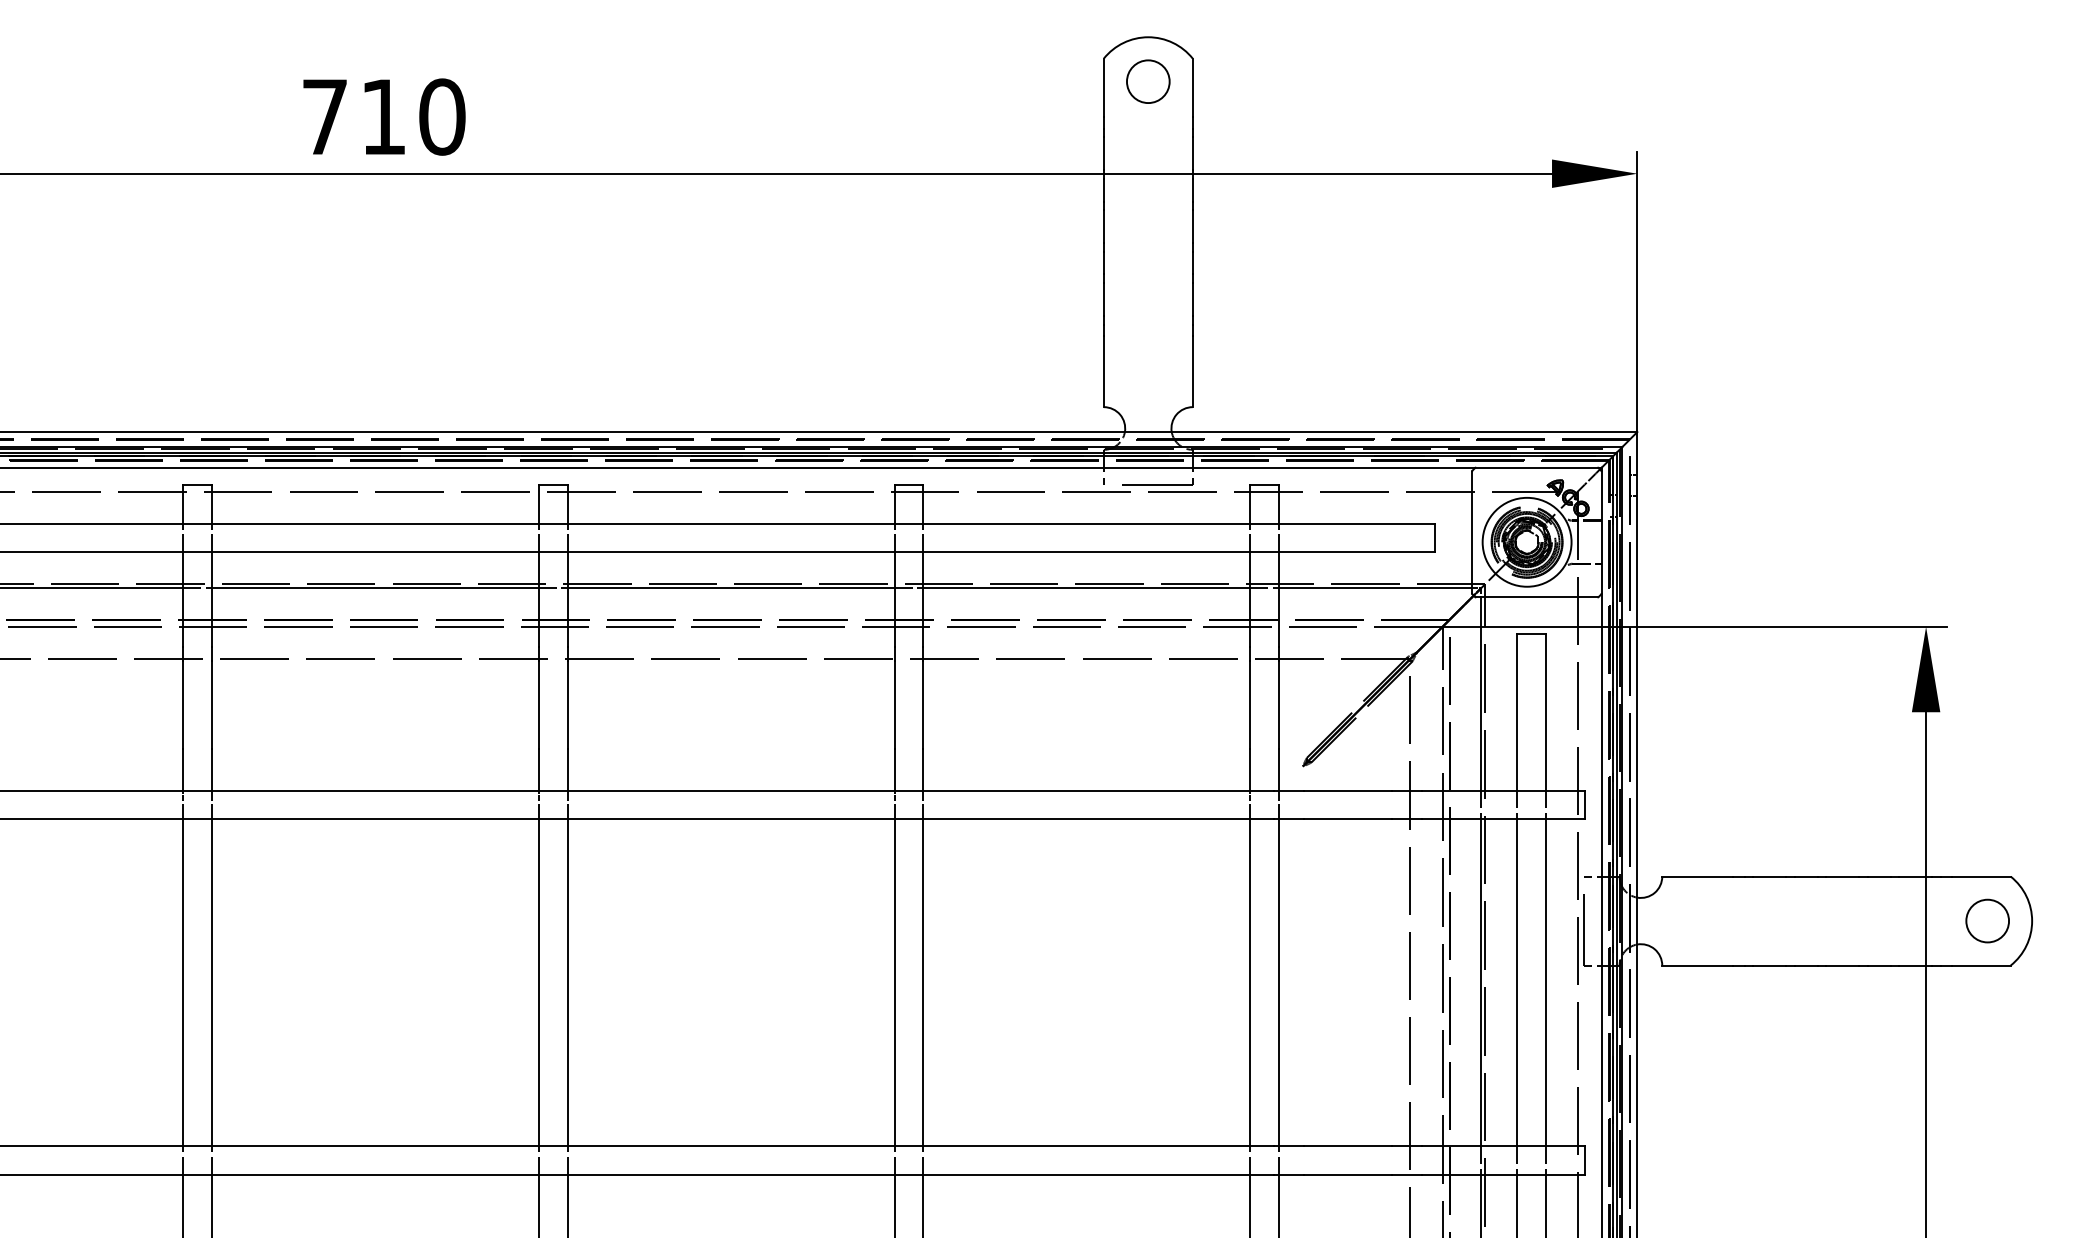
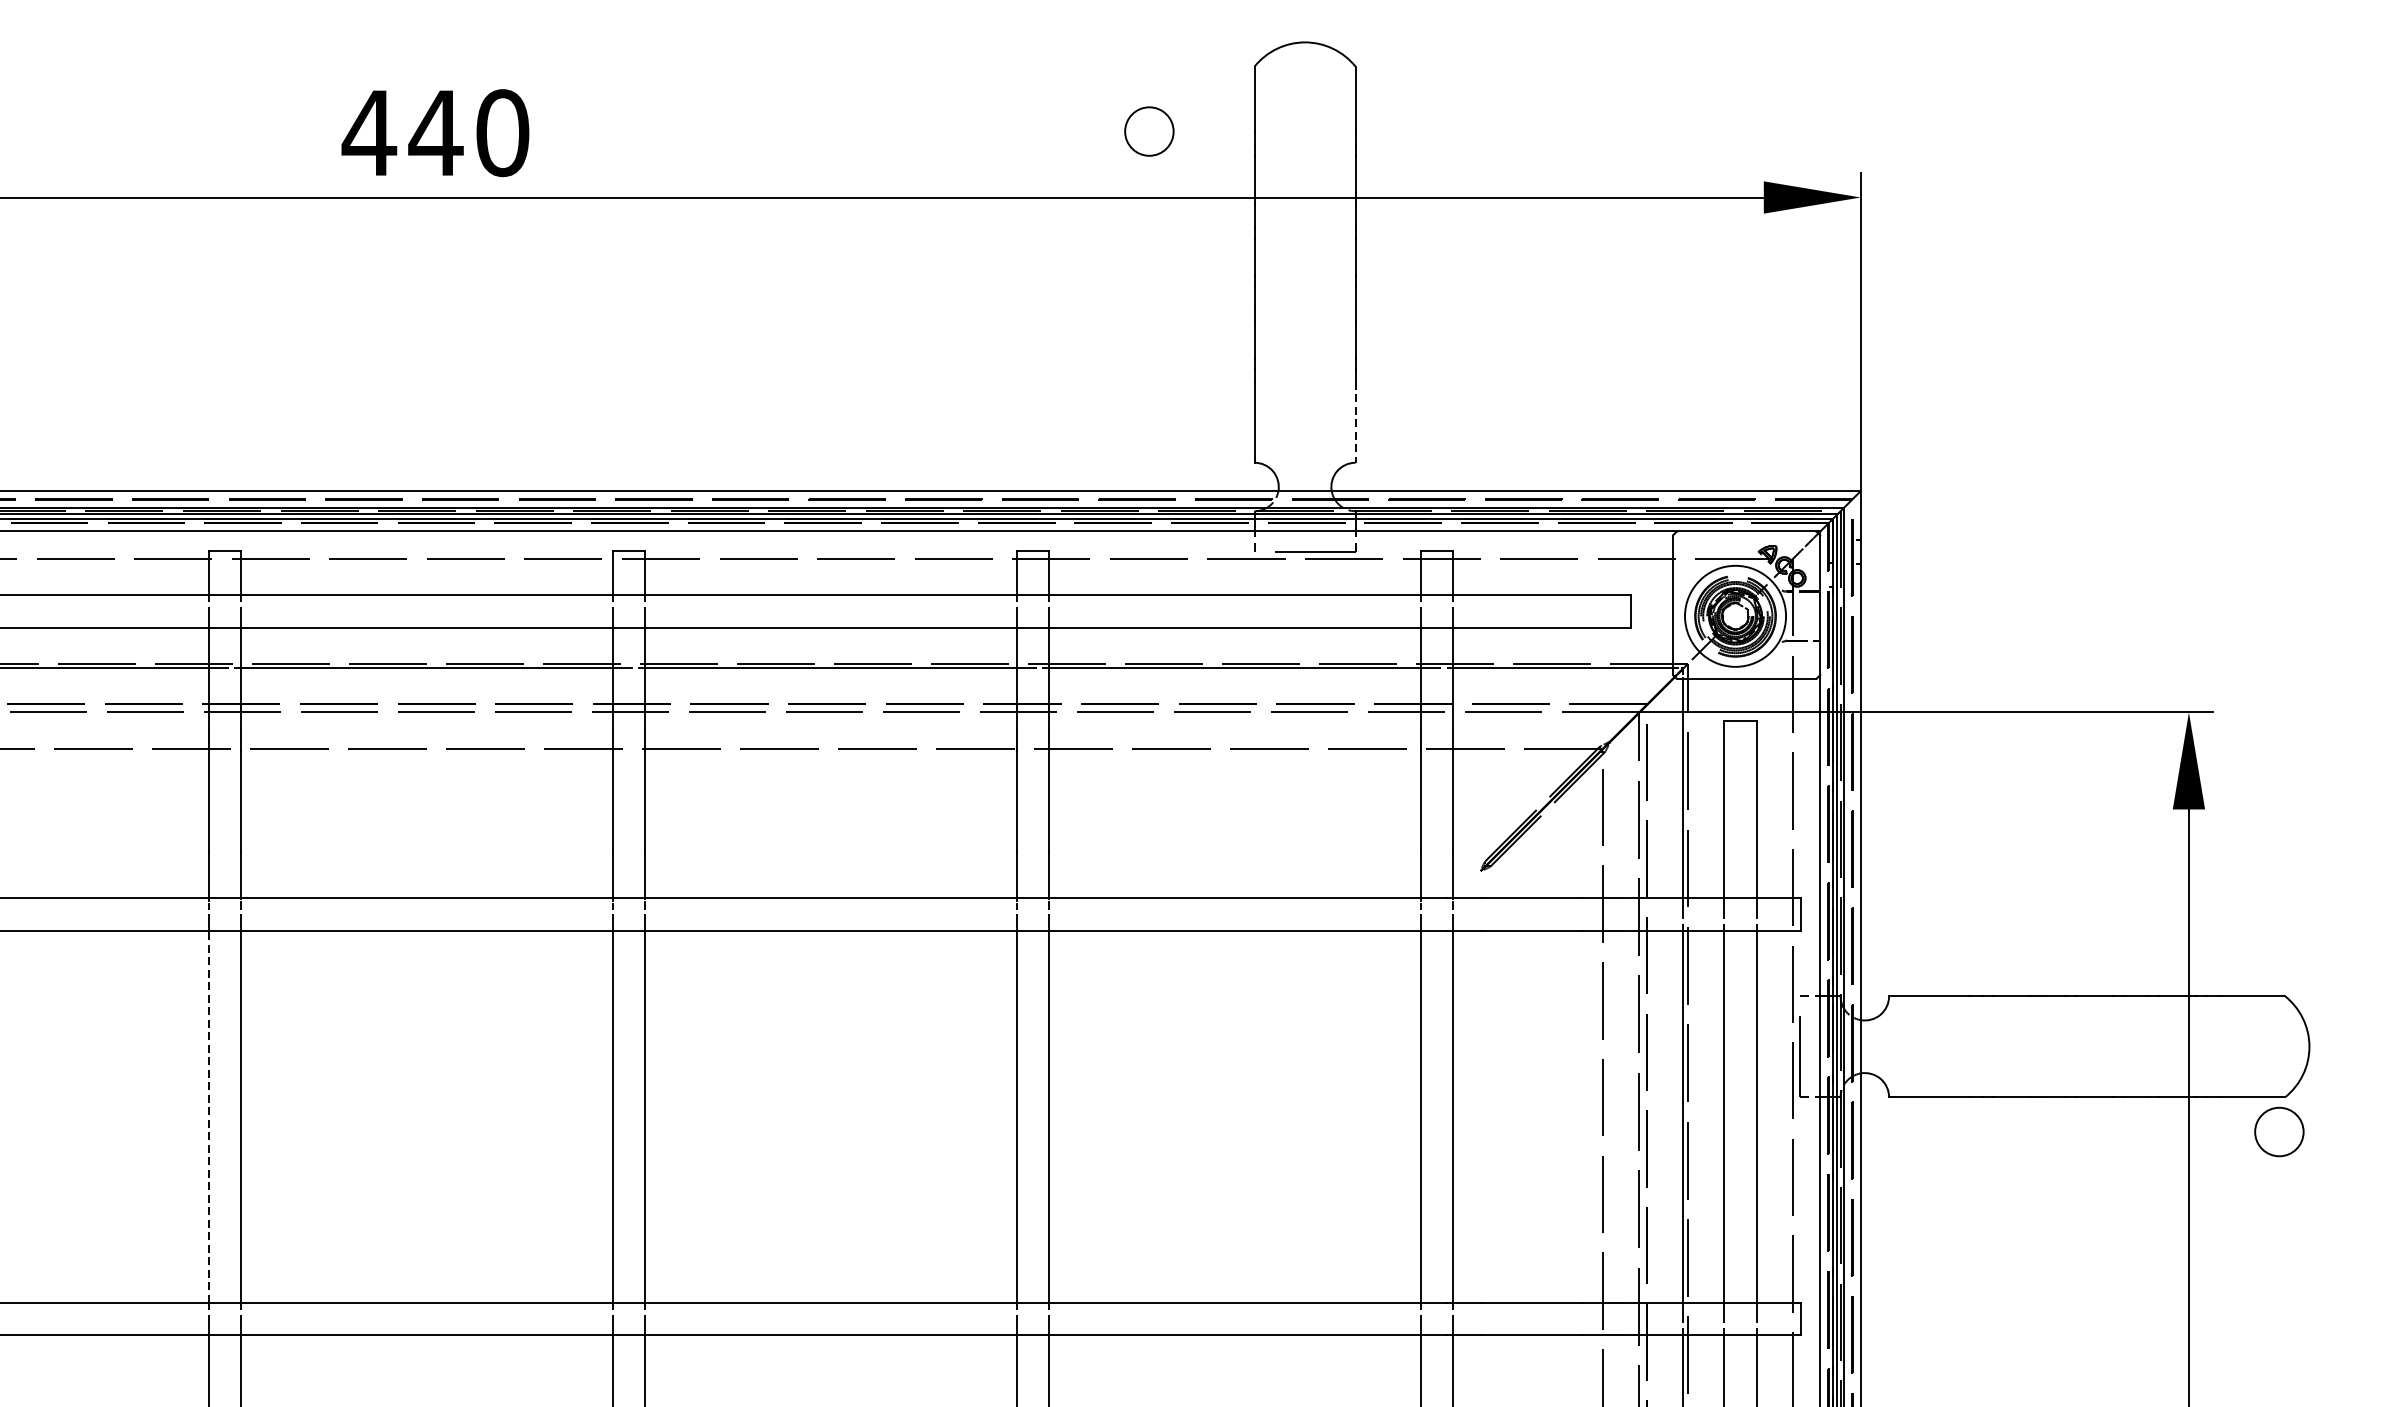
circle: (1148, 81) -> (1149, 131), moved
text: (353, 116) -> (401, 132), 710 -> 440
line: (1192, 371) -> (1355, 422), solid -> dashed
circle: (1987, 920) -> (2279, 1131), moved
line: (183, 982) -> (208, 1116), solid -> dashed

